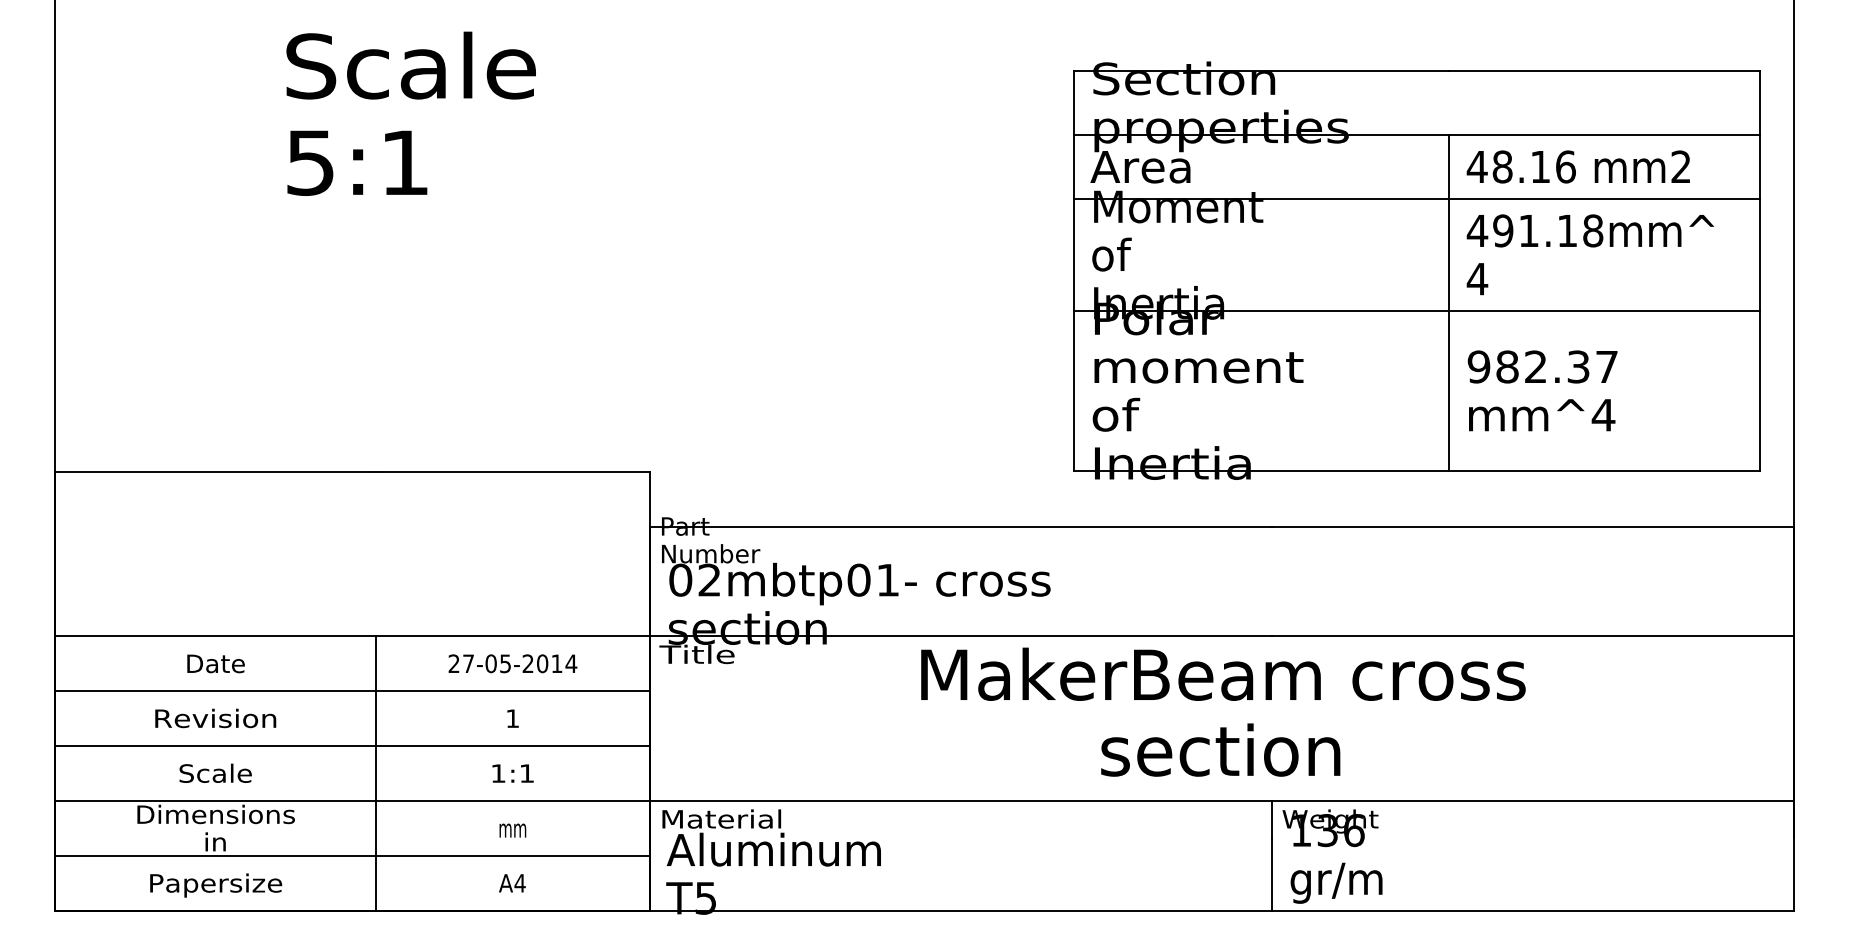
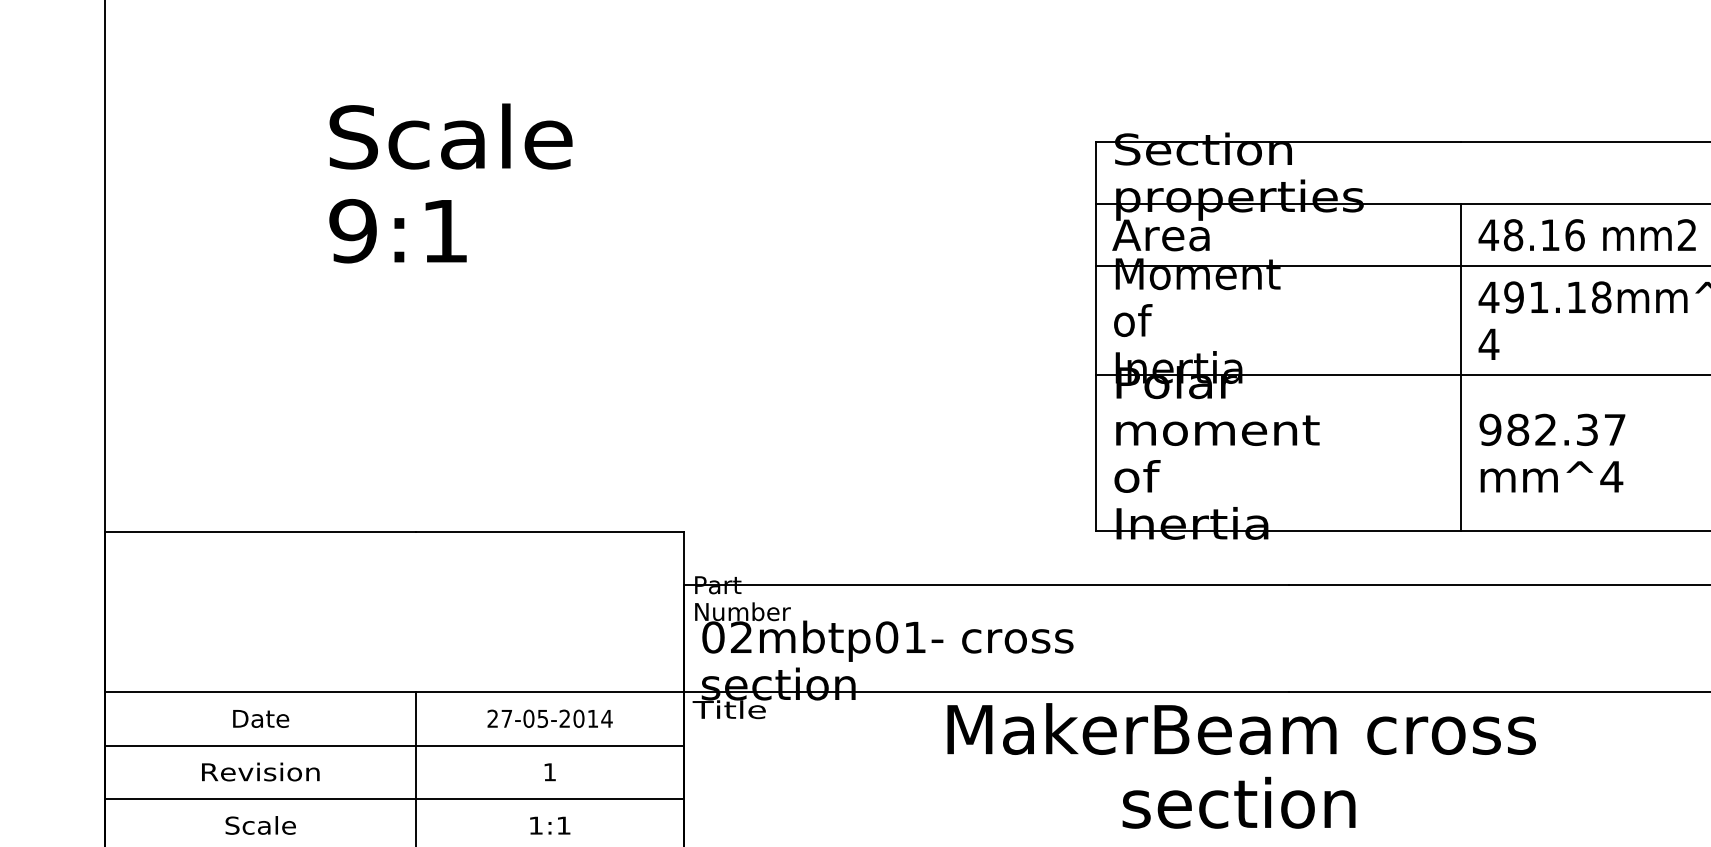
text: (310, 162) -> (353, 230), 5:1 -> 9:1

